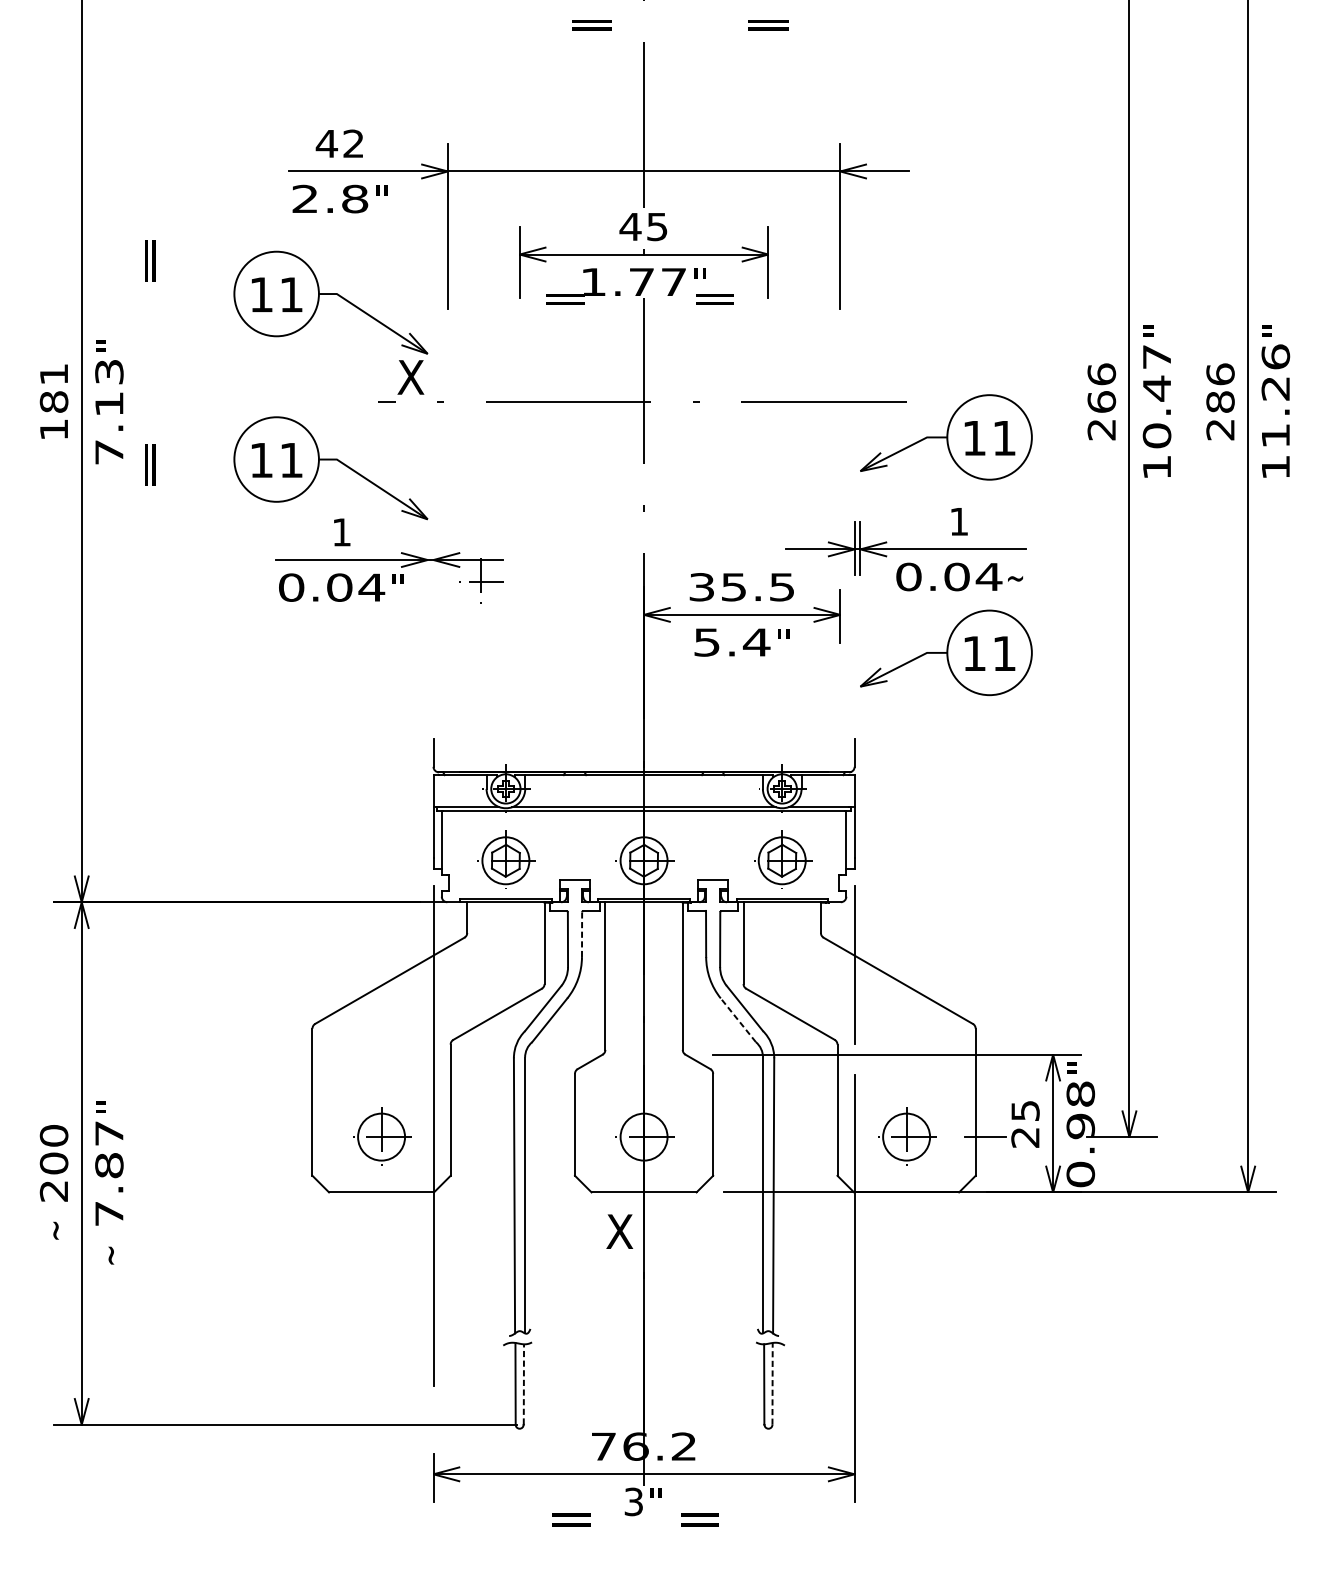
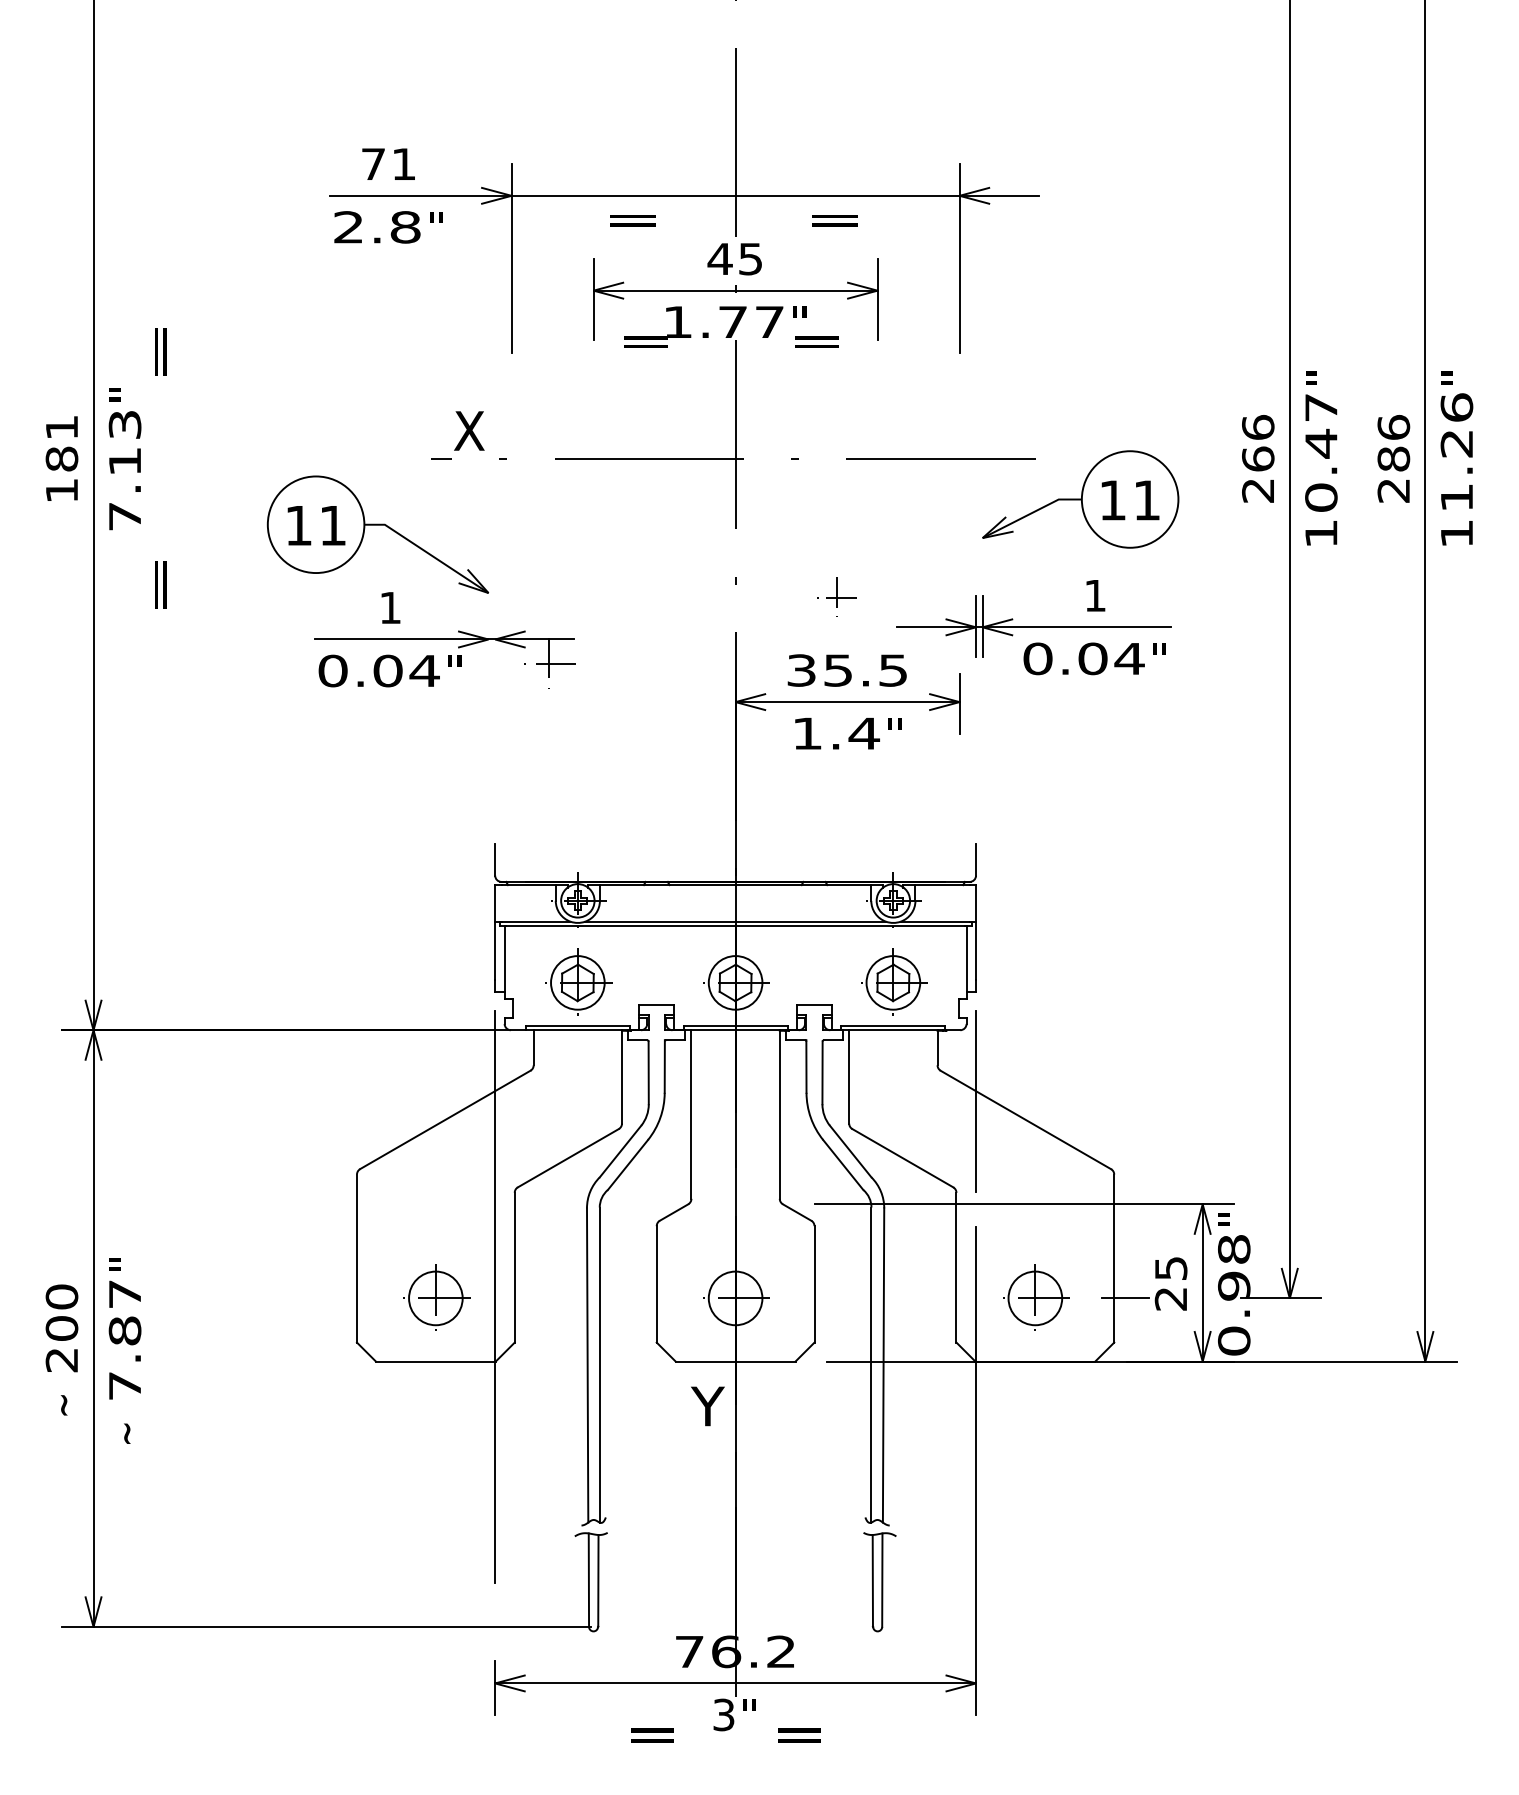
text: (679, 24) -> (733, 220), moved
text: (339, 143) -> (387, 163), 42 -> 71
part: (330, 294) -> (377, 336), removed
text: (150, 362) -> (160, 468), moved
part: (732, 522) -> (836, 596), added
text: (1015, 572) -> (1159, 653), ~ -> "
text: (707, 642) -> (807, 733), 5.4 -> 1.4
part: (946, 652) -> (1080, 745), removed
line: (581, 933) -> (664, 1065), dashed -> solid
line: (737, 1019) -> (842, 1164), dashed -> solid
text: (619, 1231) -> (707, 1406), X -> Y
line: (523, 1384) -> (598, 1580), dashed -> solid
line: (772, 1384) -> (882, 1580), dashed -> solid

